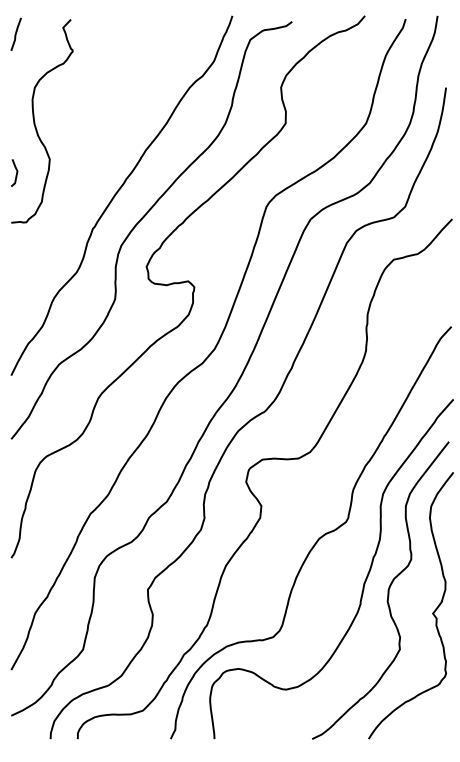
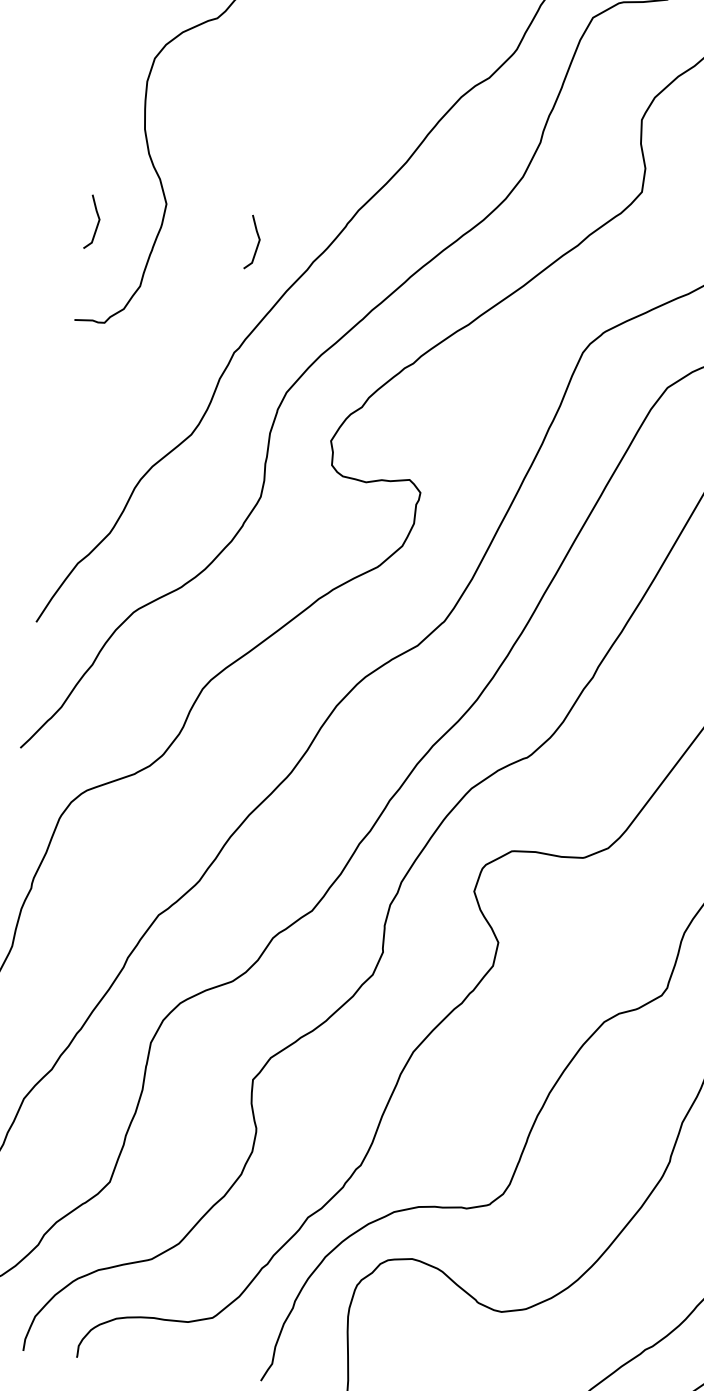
line: (97, 172) -> (257, 242), added

